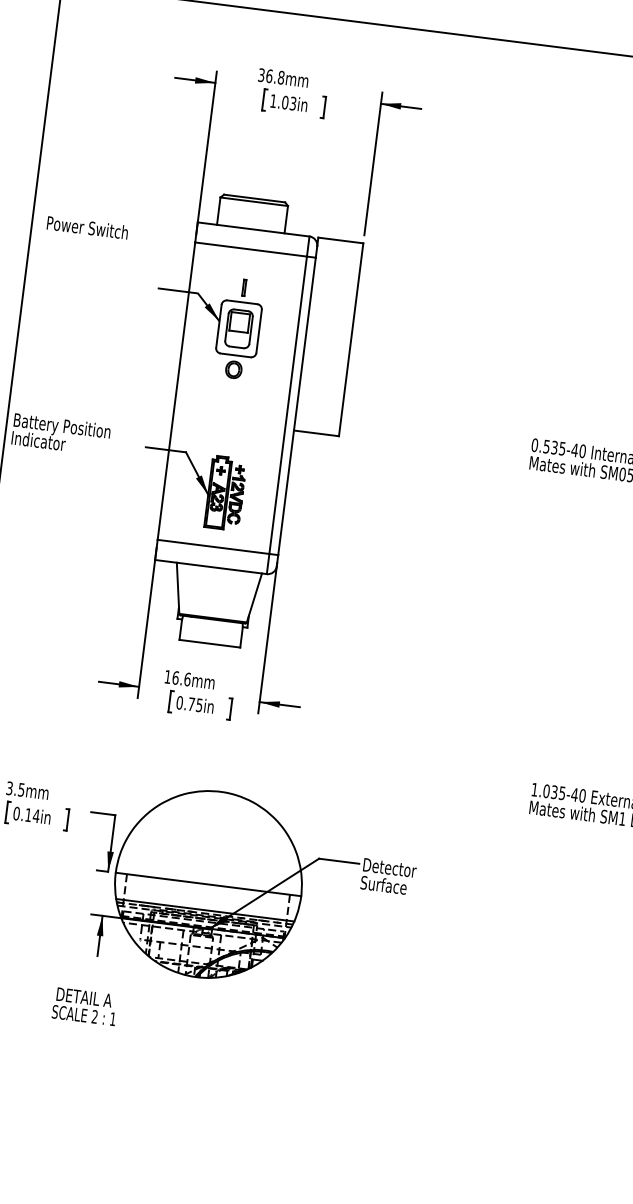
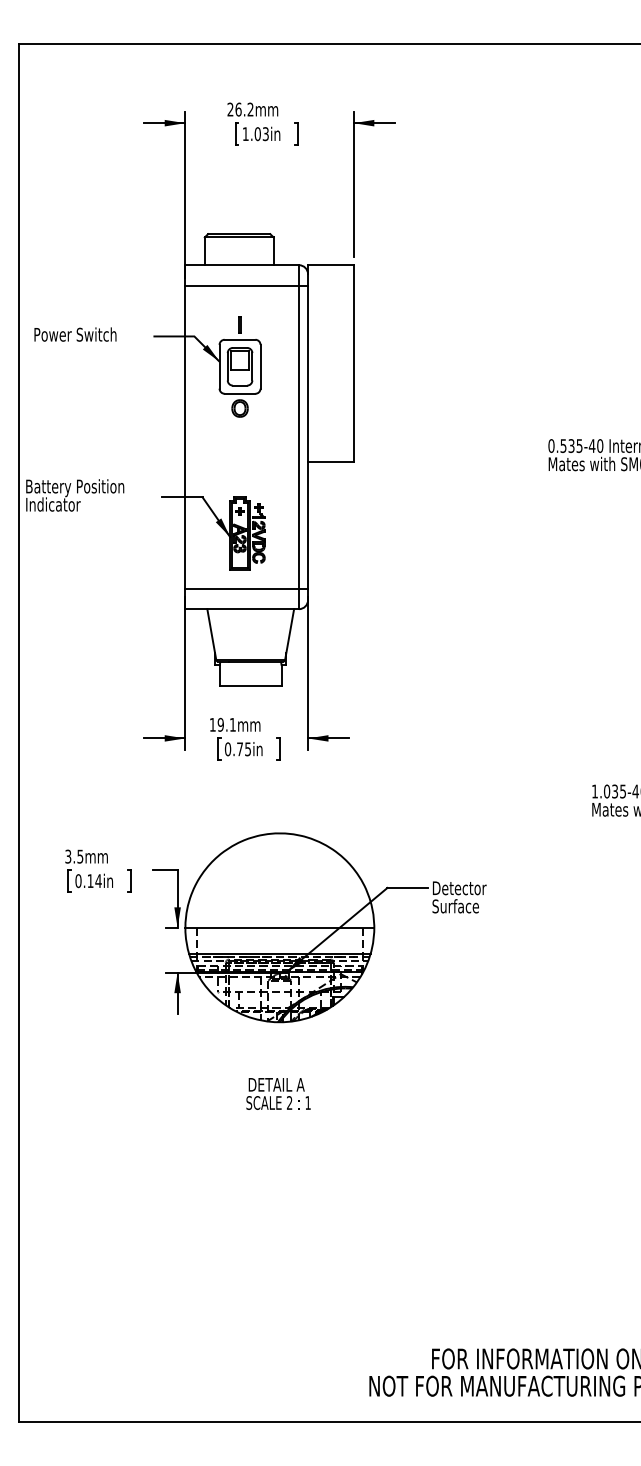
text: (271, 76) -> (240, 109), 36.8mm -> 26.2mm
text: (87, 227) -> (75, 334), moved
text: (181, 678) -> (226, 724), 16.6mm -> 19.1mm
text: (85, 1006) -> (278, 1093), moved

